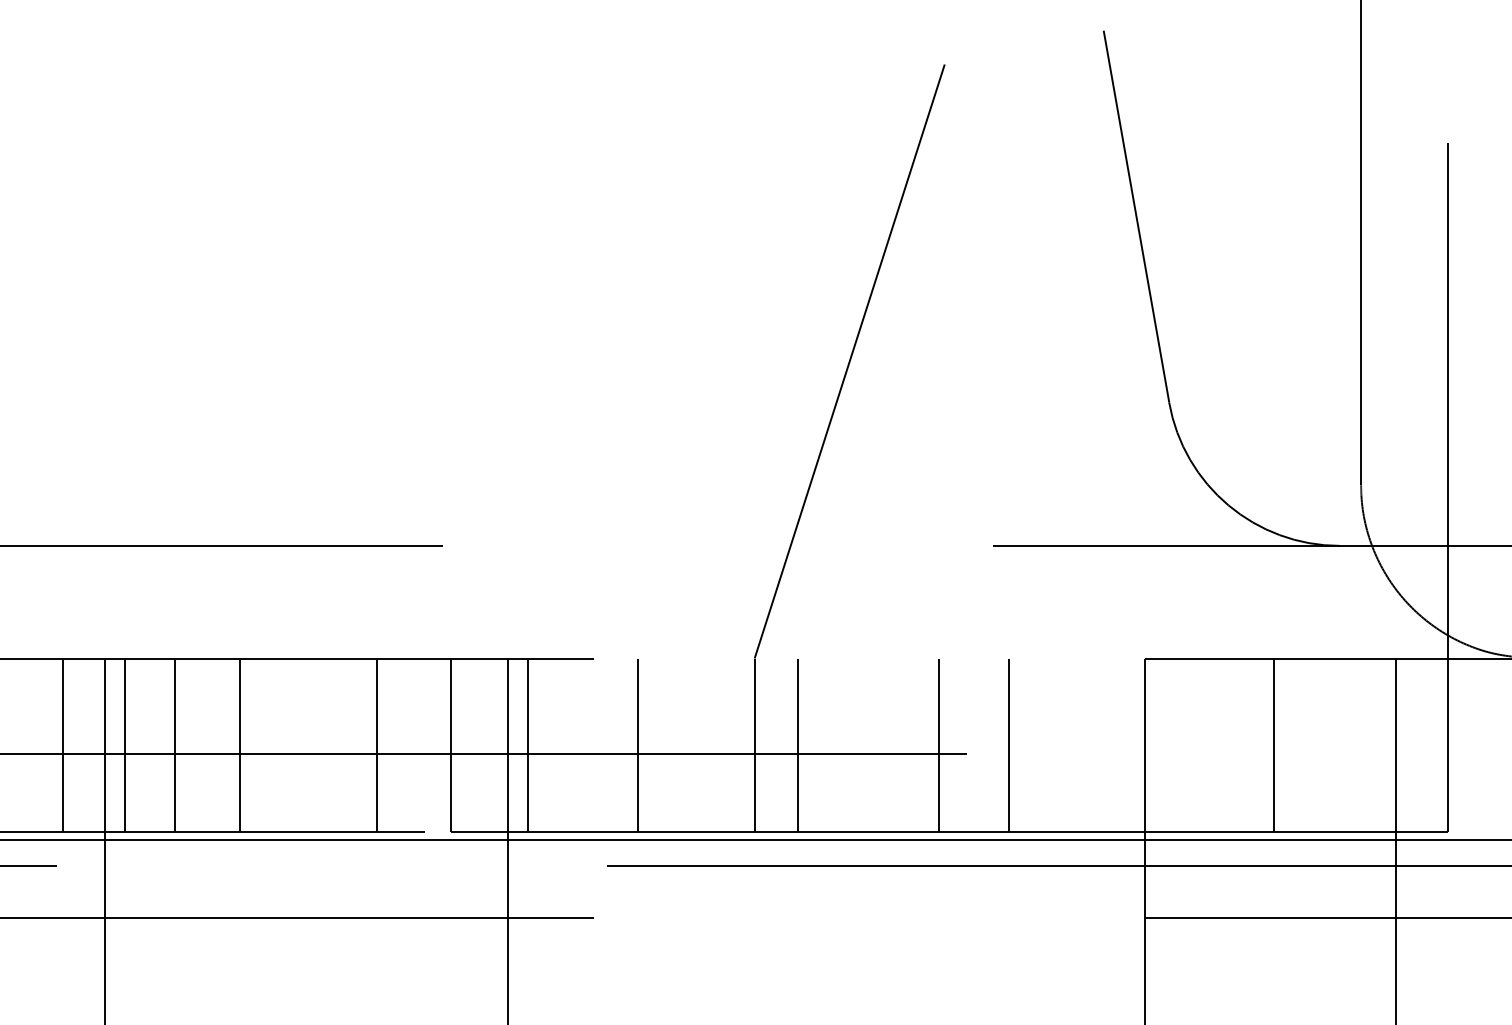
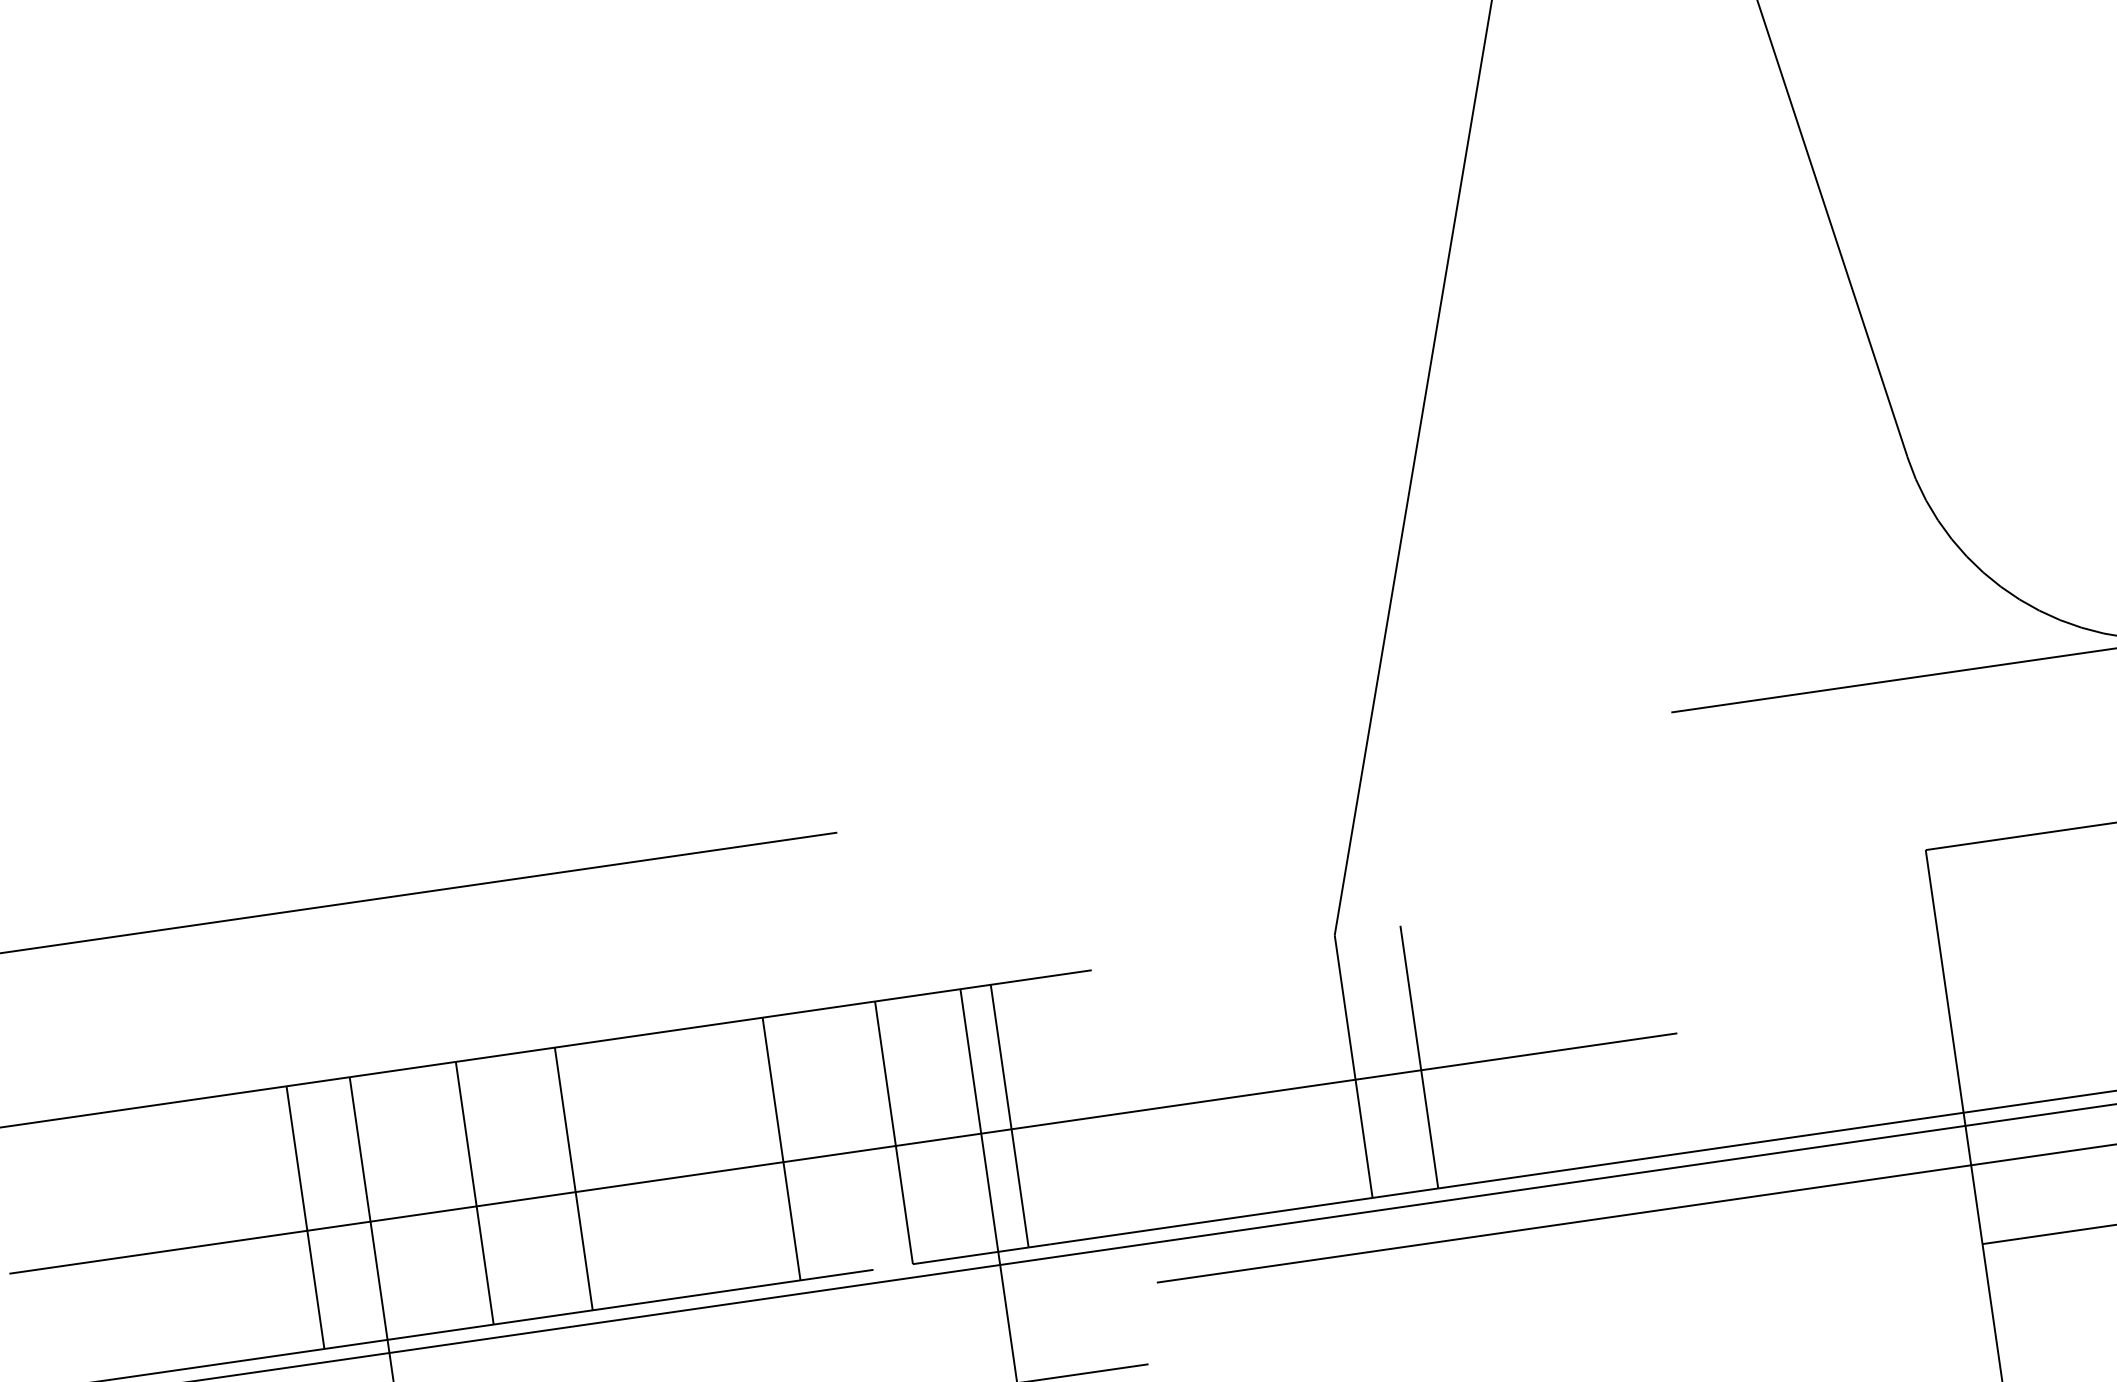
line: (124, 744) -> (398, 1203), removed
line: (637, 744) -> (1175, 1091), removed
line: (939, 744) -> (1633, 1025), removed
line: (1009, 744) -> (1739, 1009), removed

